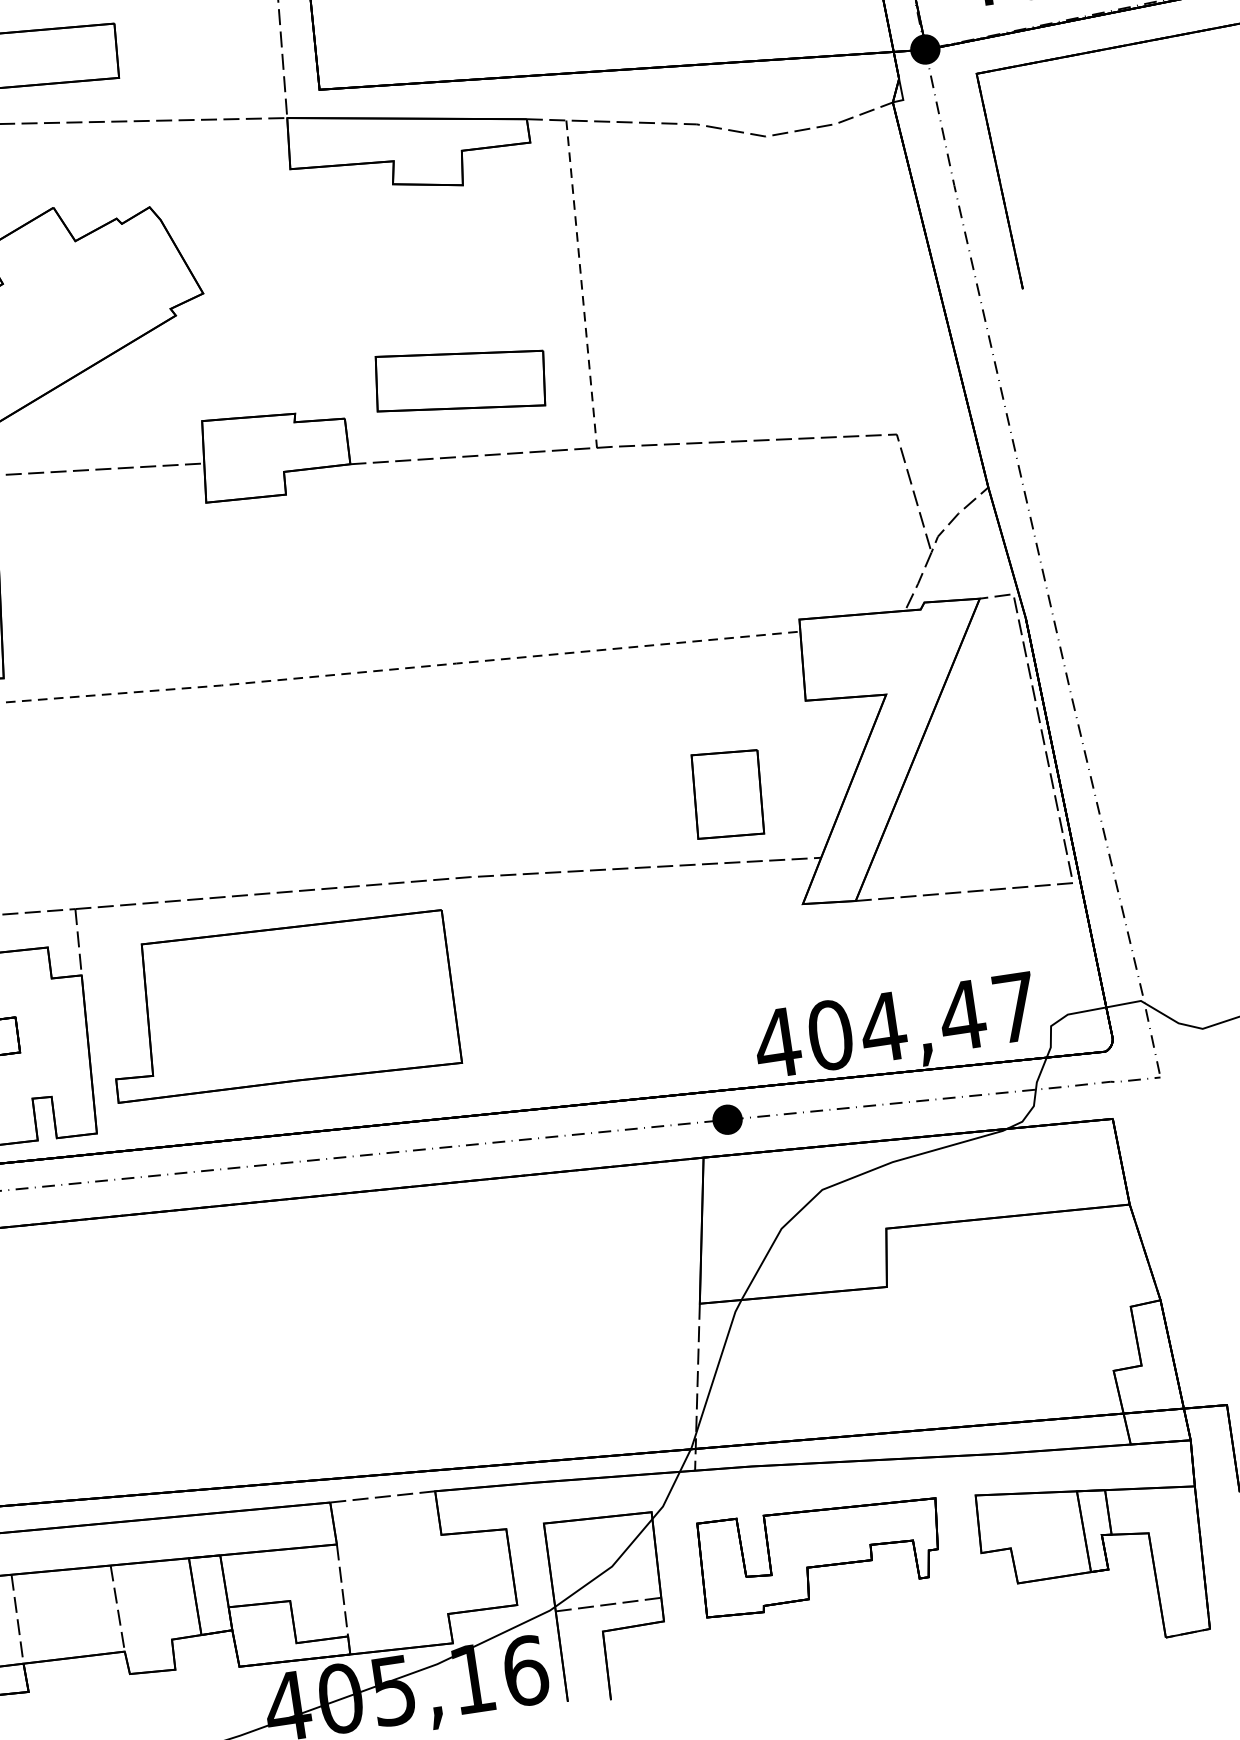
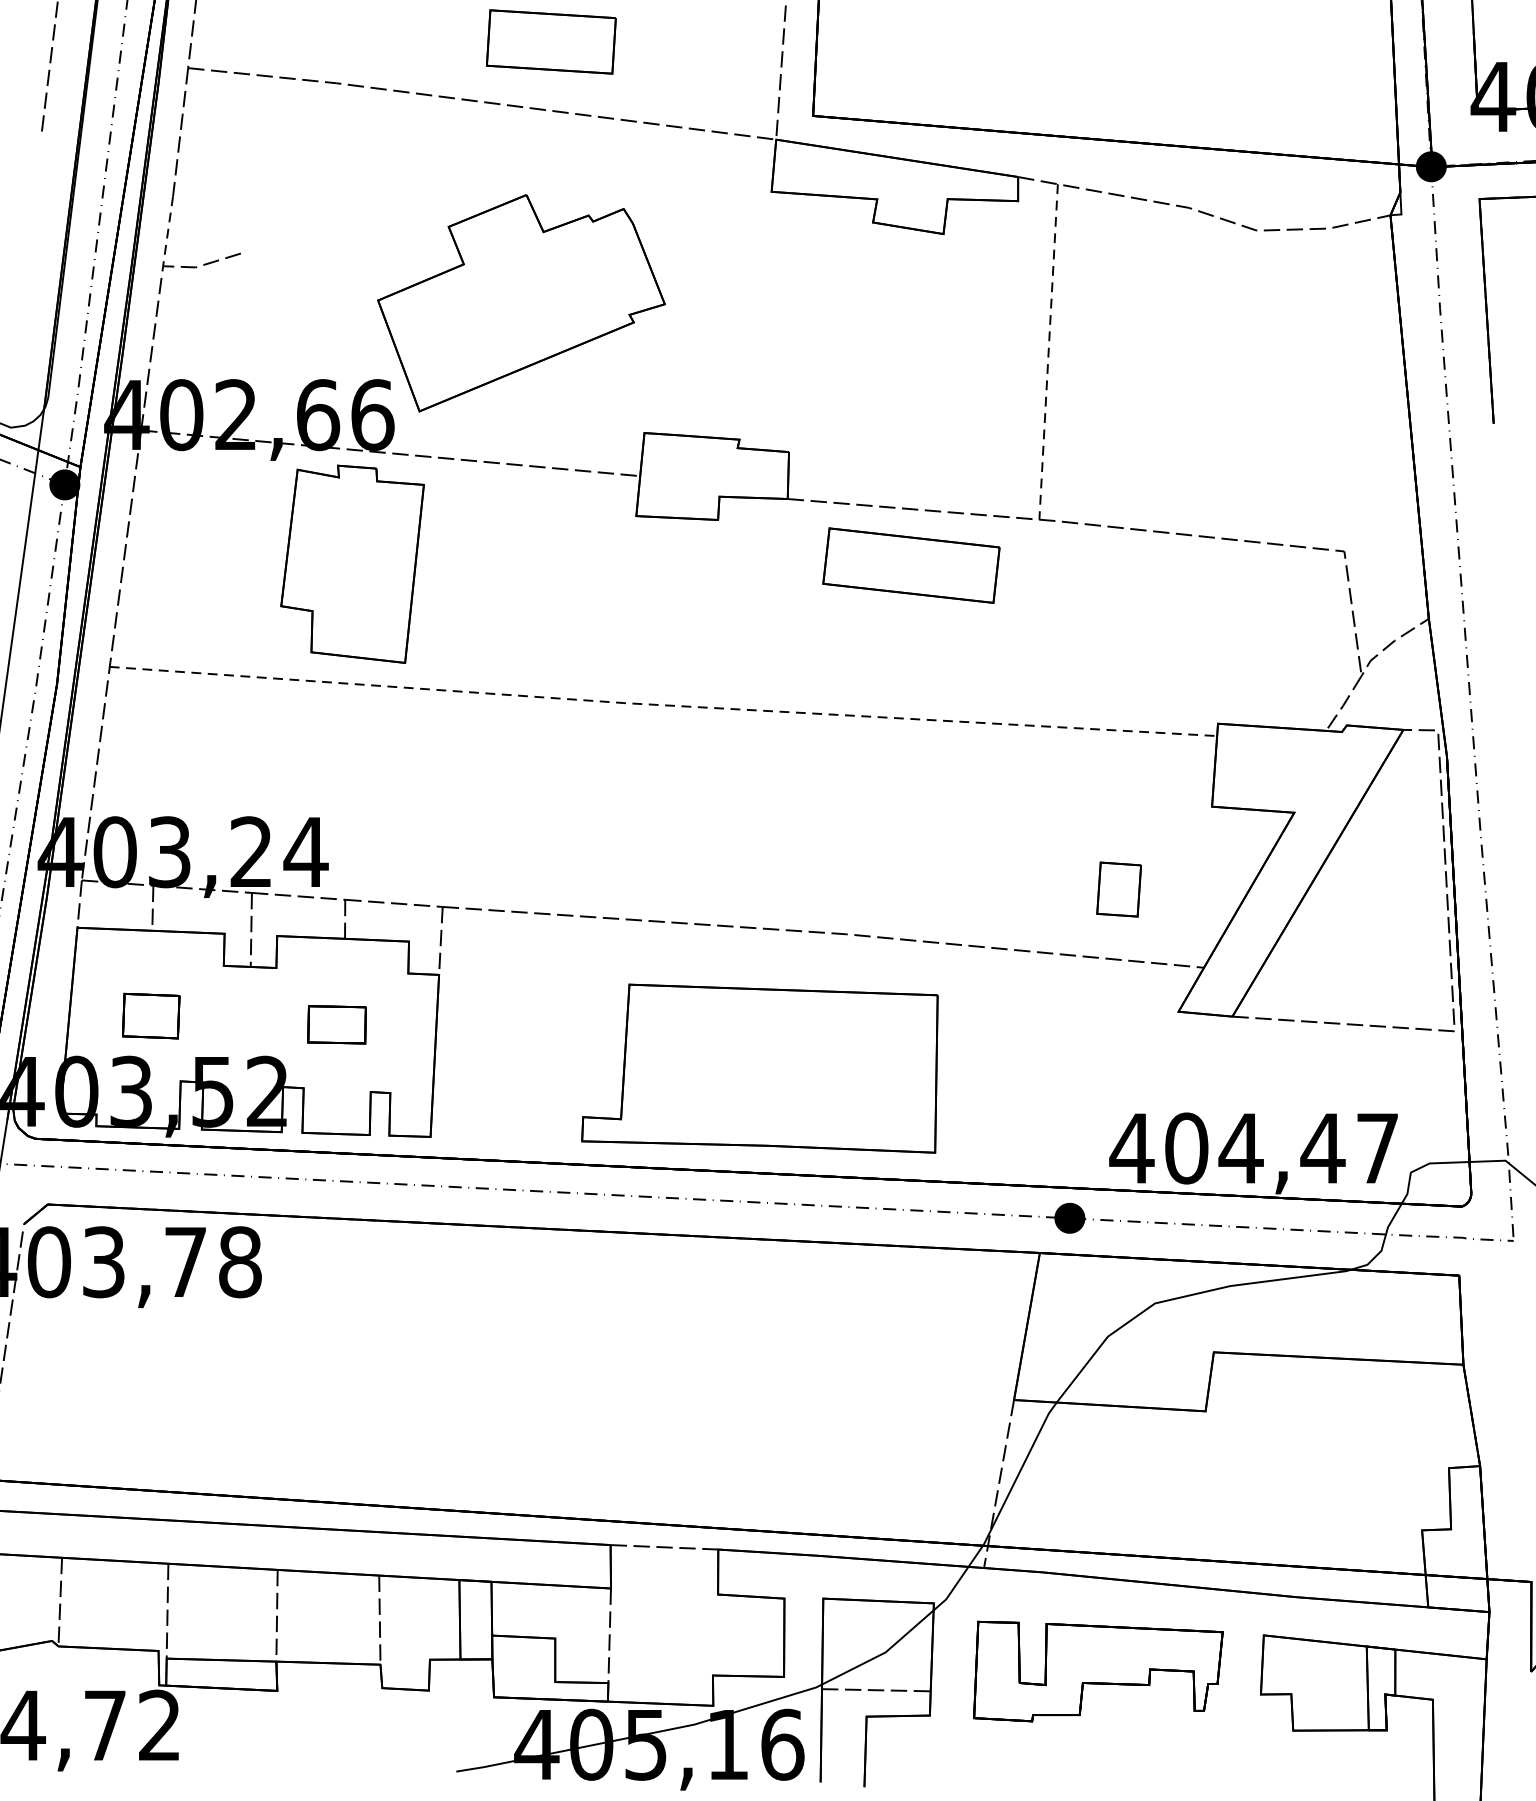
part: (460, 381) -> (911, 565), moved
part: (727, 794) -> (1118, 889), size x0.6
part: (279, 1006) -> (759, 1068), moved

